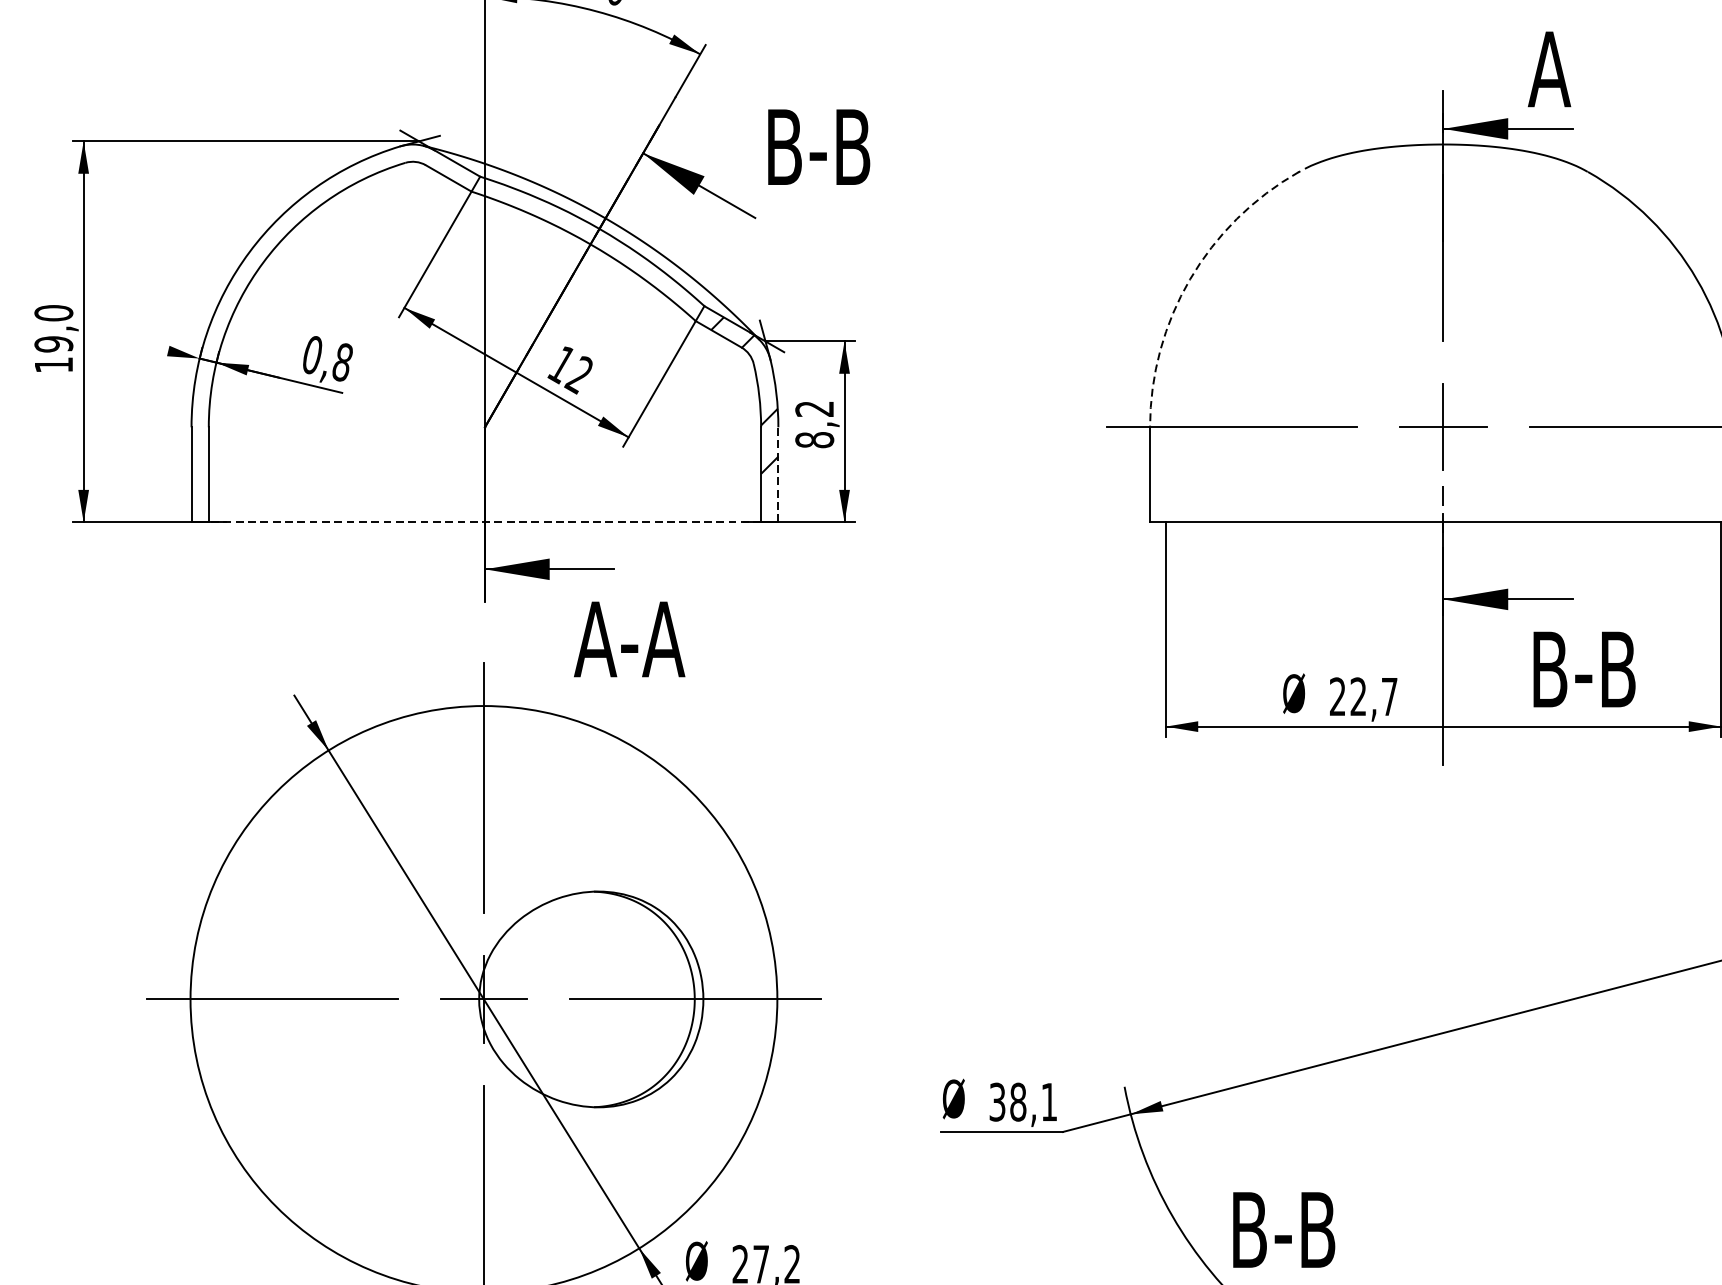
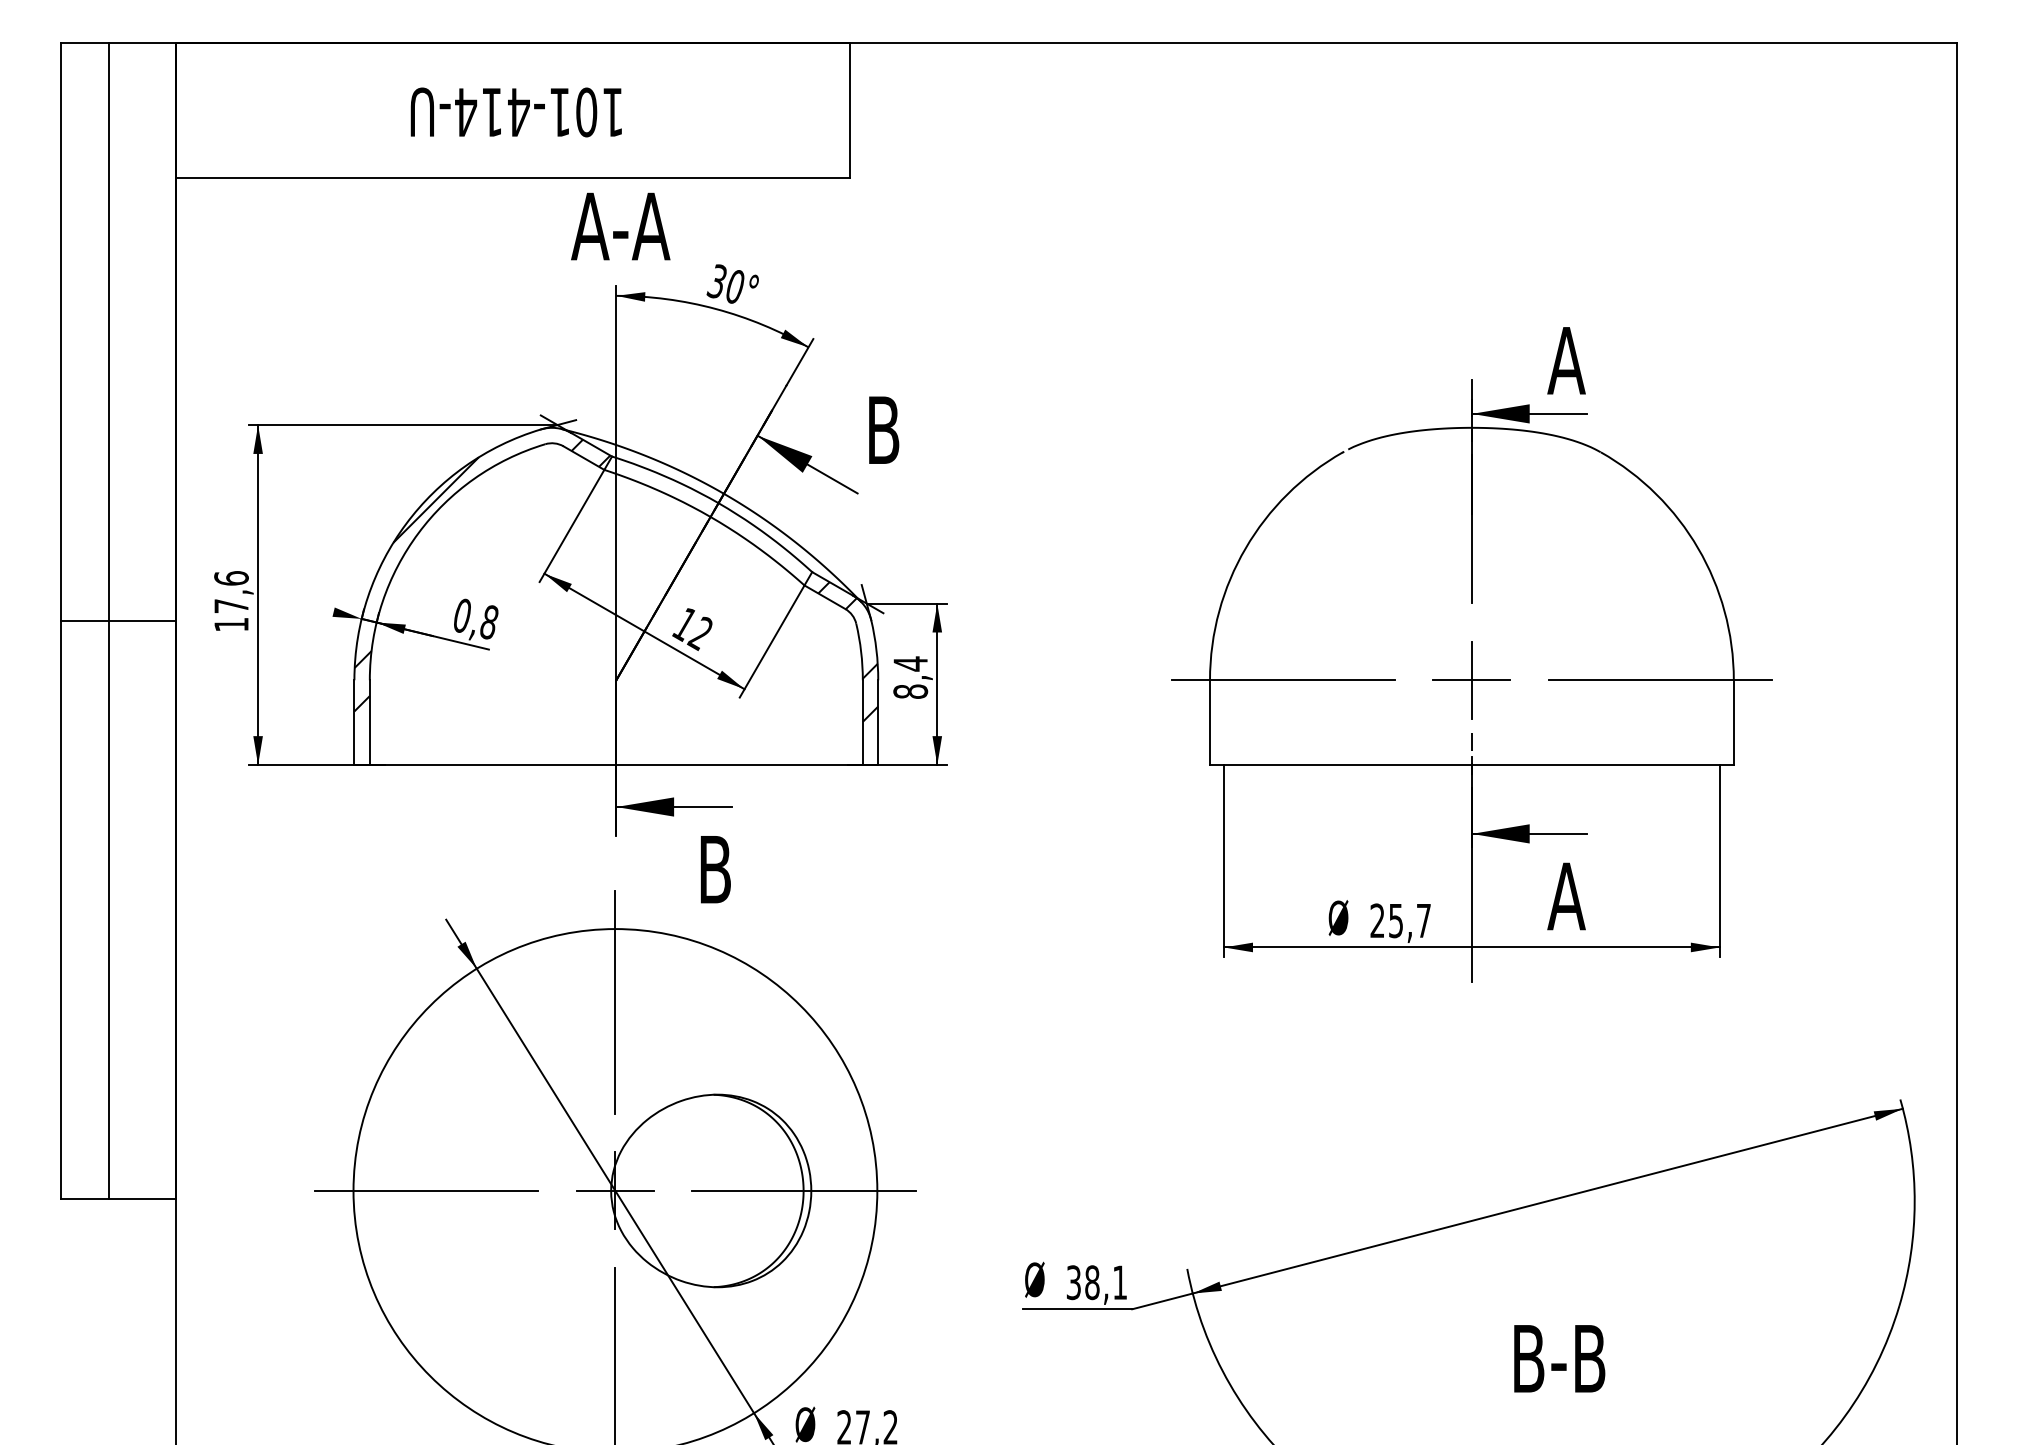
text: (840, 146) -> (933, 429), B-B -> B
arc: (1189, 279) -> (1245, 548), dashed -> solid
hatch: (335, 309) -> (482, 575), added
text: (53, 328) -> (231, 592), 19,0 -> 17,6
text: (814, 408) -> (910, 663), 8,2 -> 8,4
line: (778, 474) -> (878, 722), dashed -> solid
line: (485, 522) -> (616, 765), dashed -> solid
text: (629, 639) -> (745, 869), A-A -> B
text: (1581, 669) -> (1595, 896), B-B -> A
text: (1357, 696) -> (1395, 920), 22,7 -> 25,7
text: (1283, 1229) -> (1559, 1358), moved

